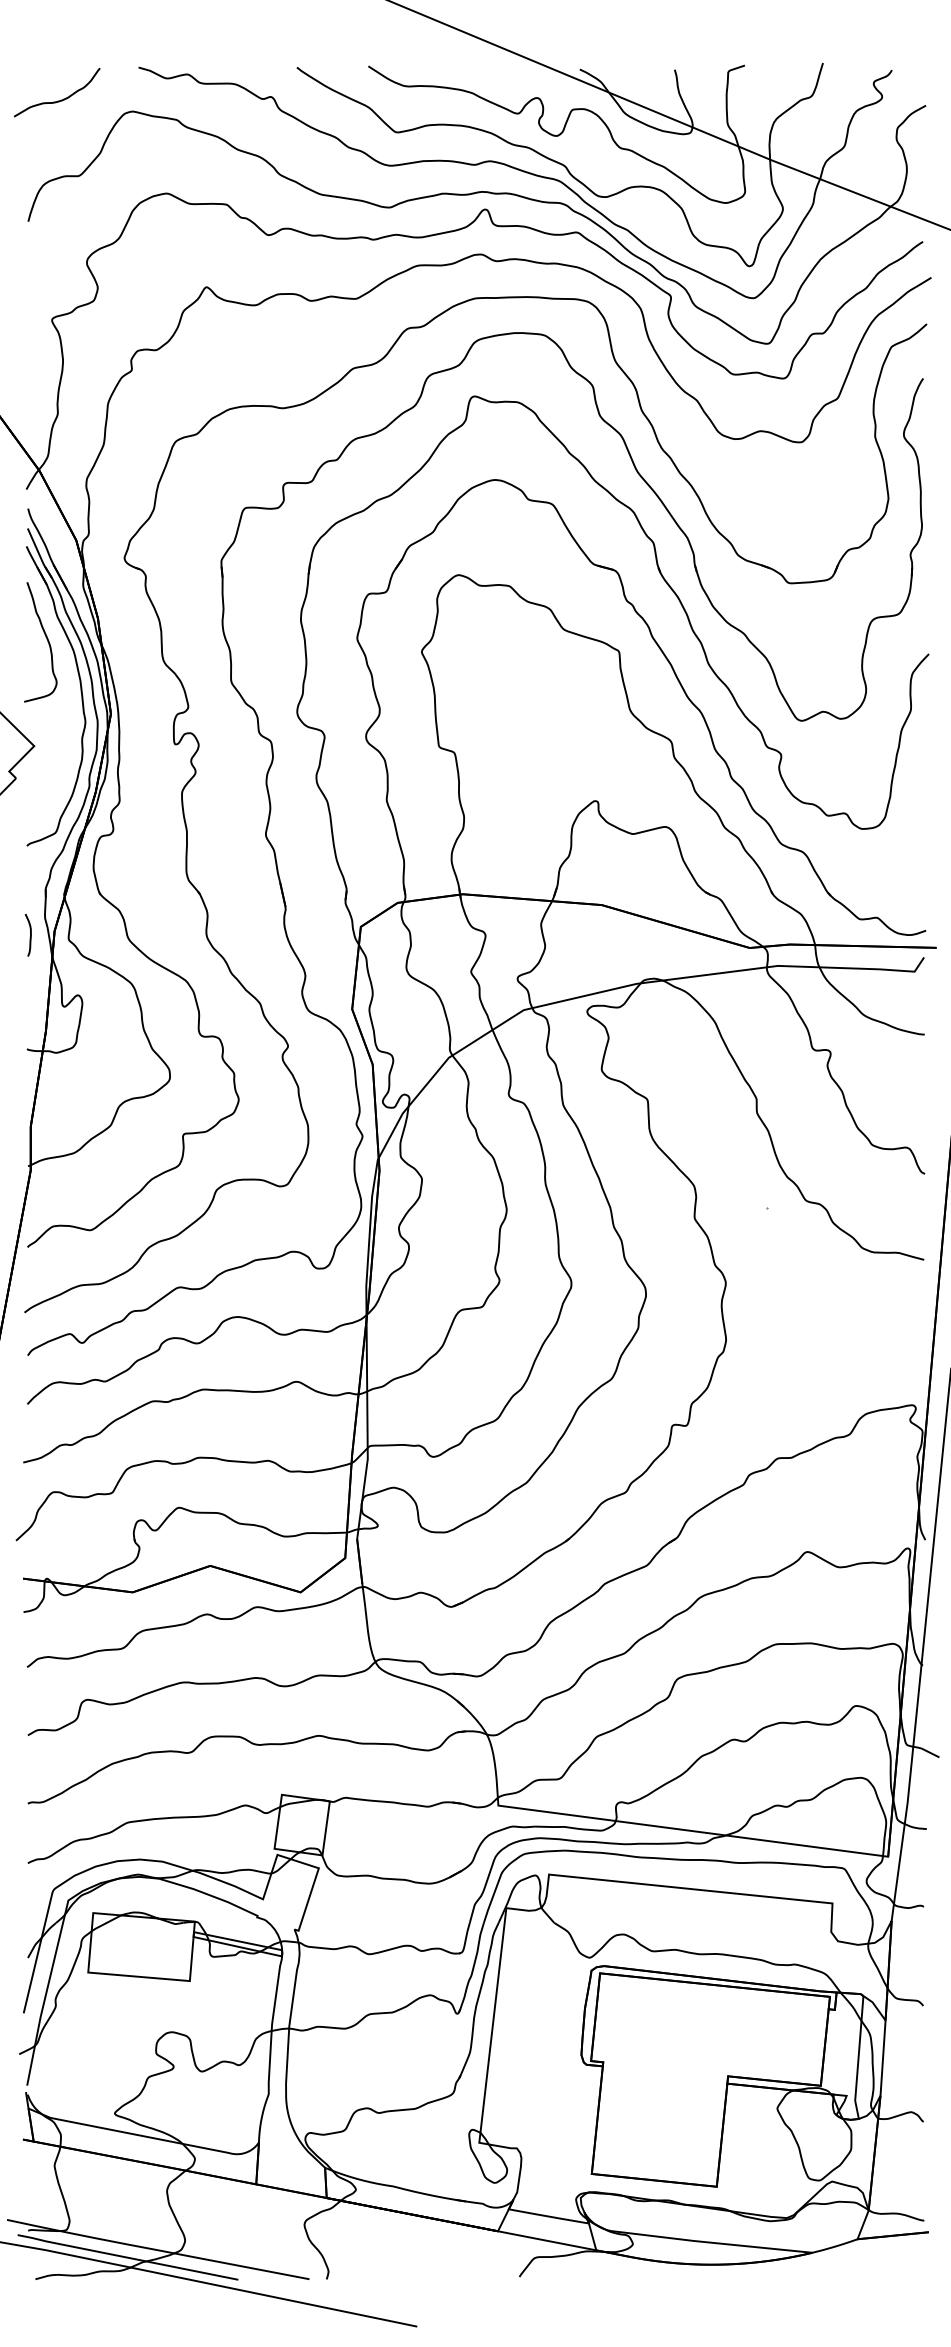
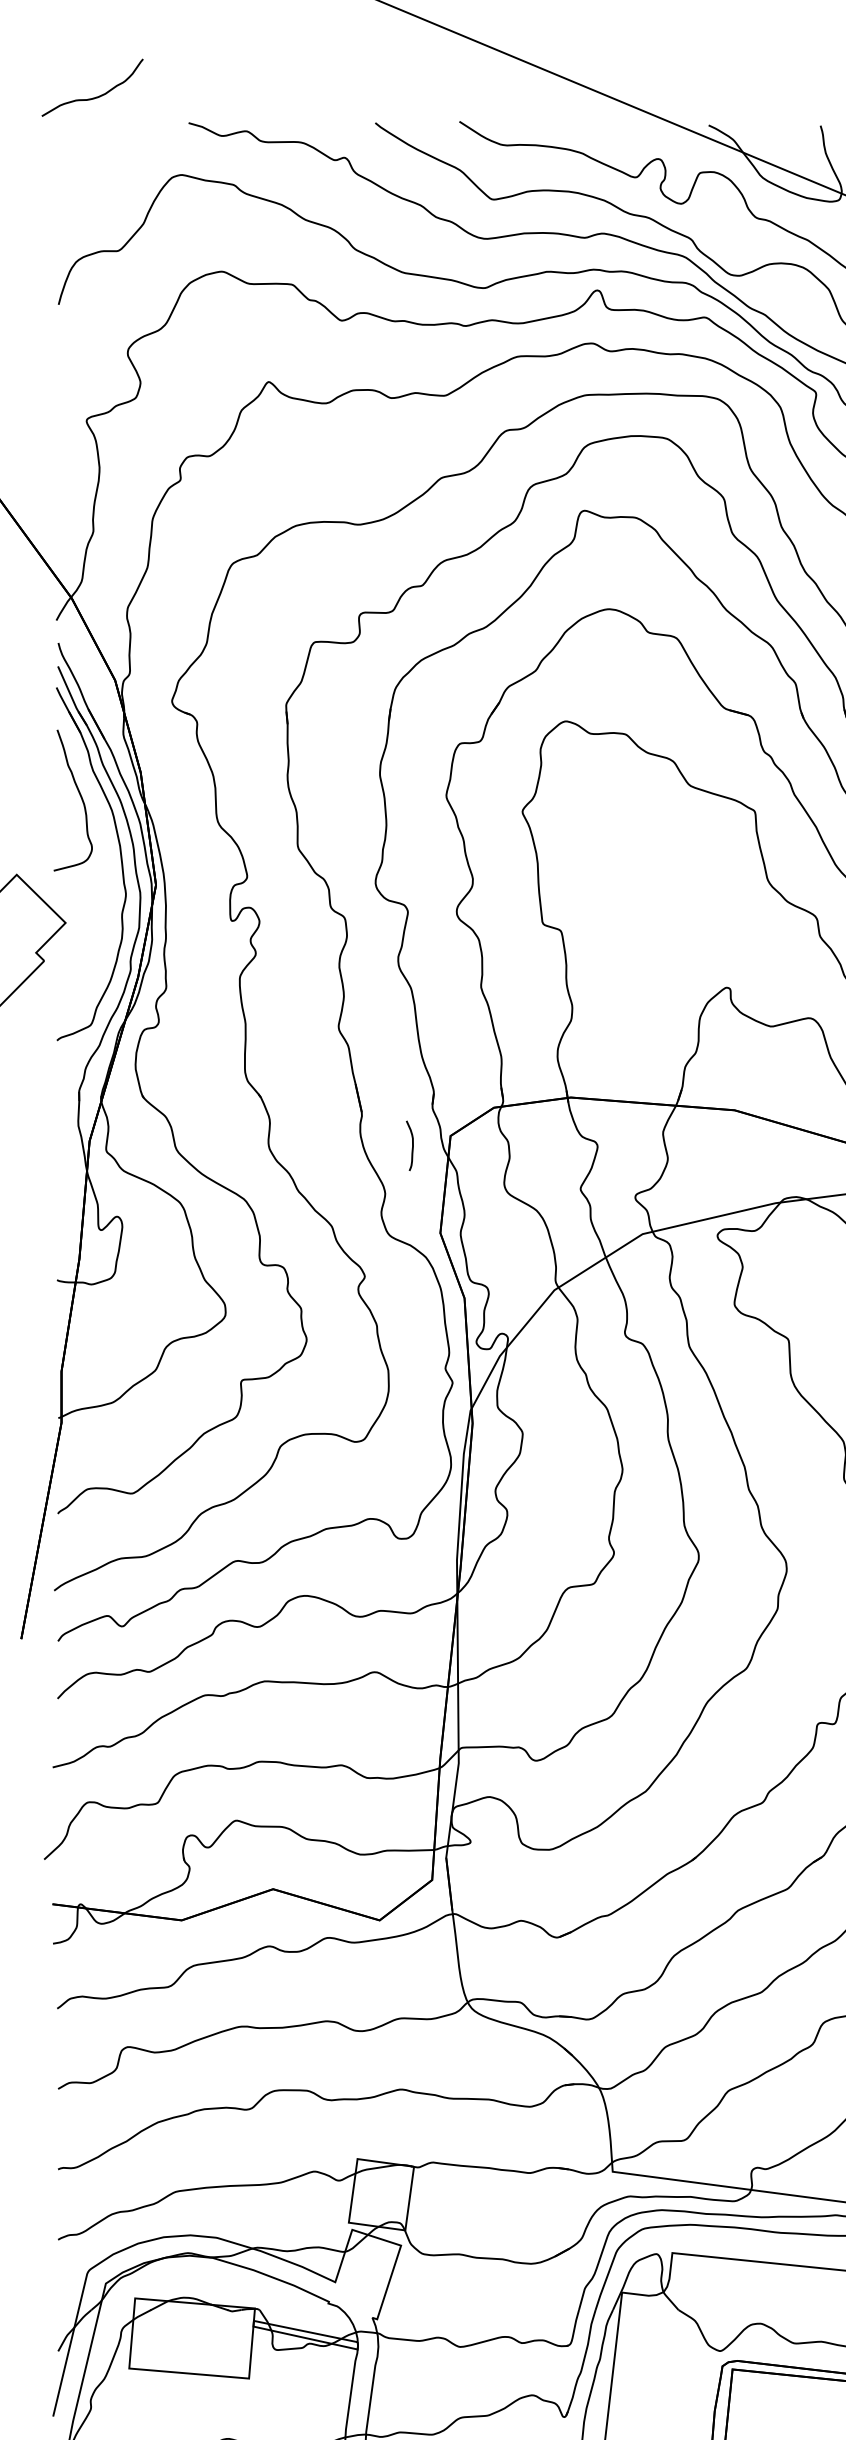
curve: (57, 100) -> (93, 97), moved
curve: (30, 934) -> (412, 1144), moved

